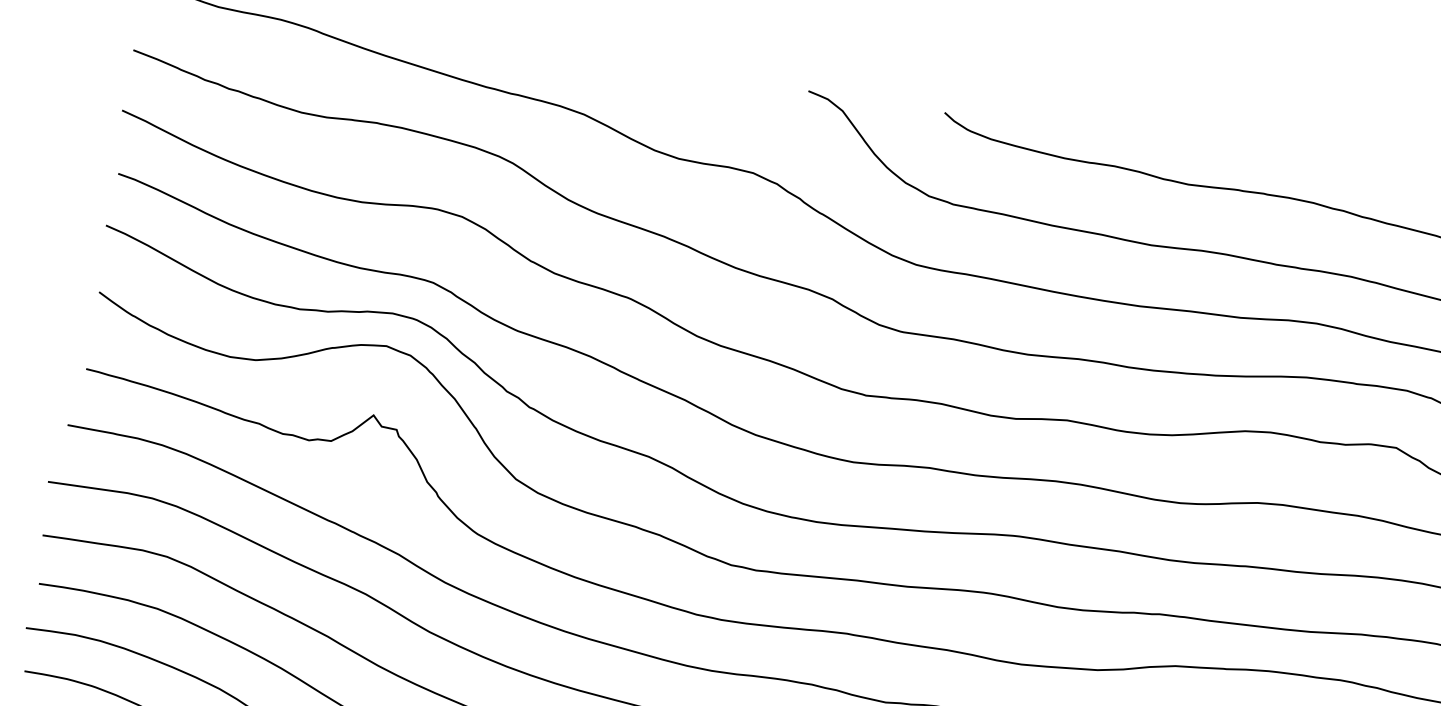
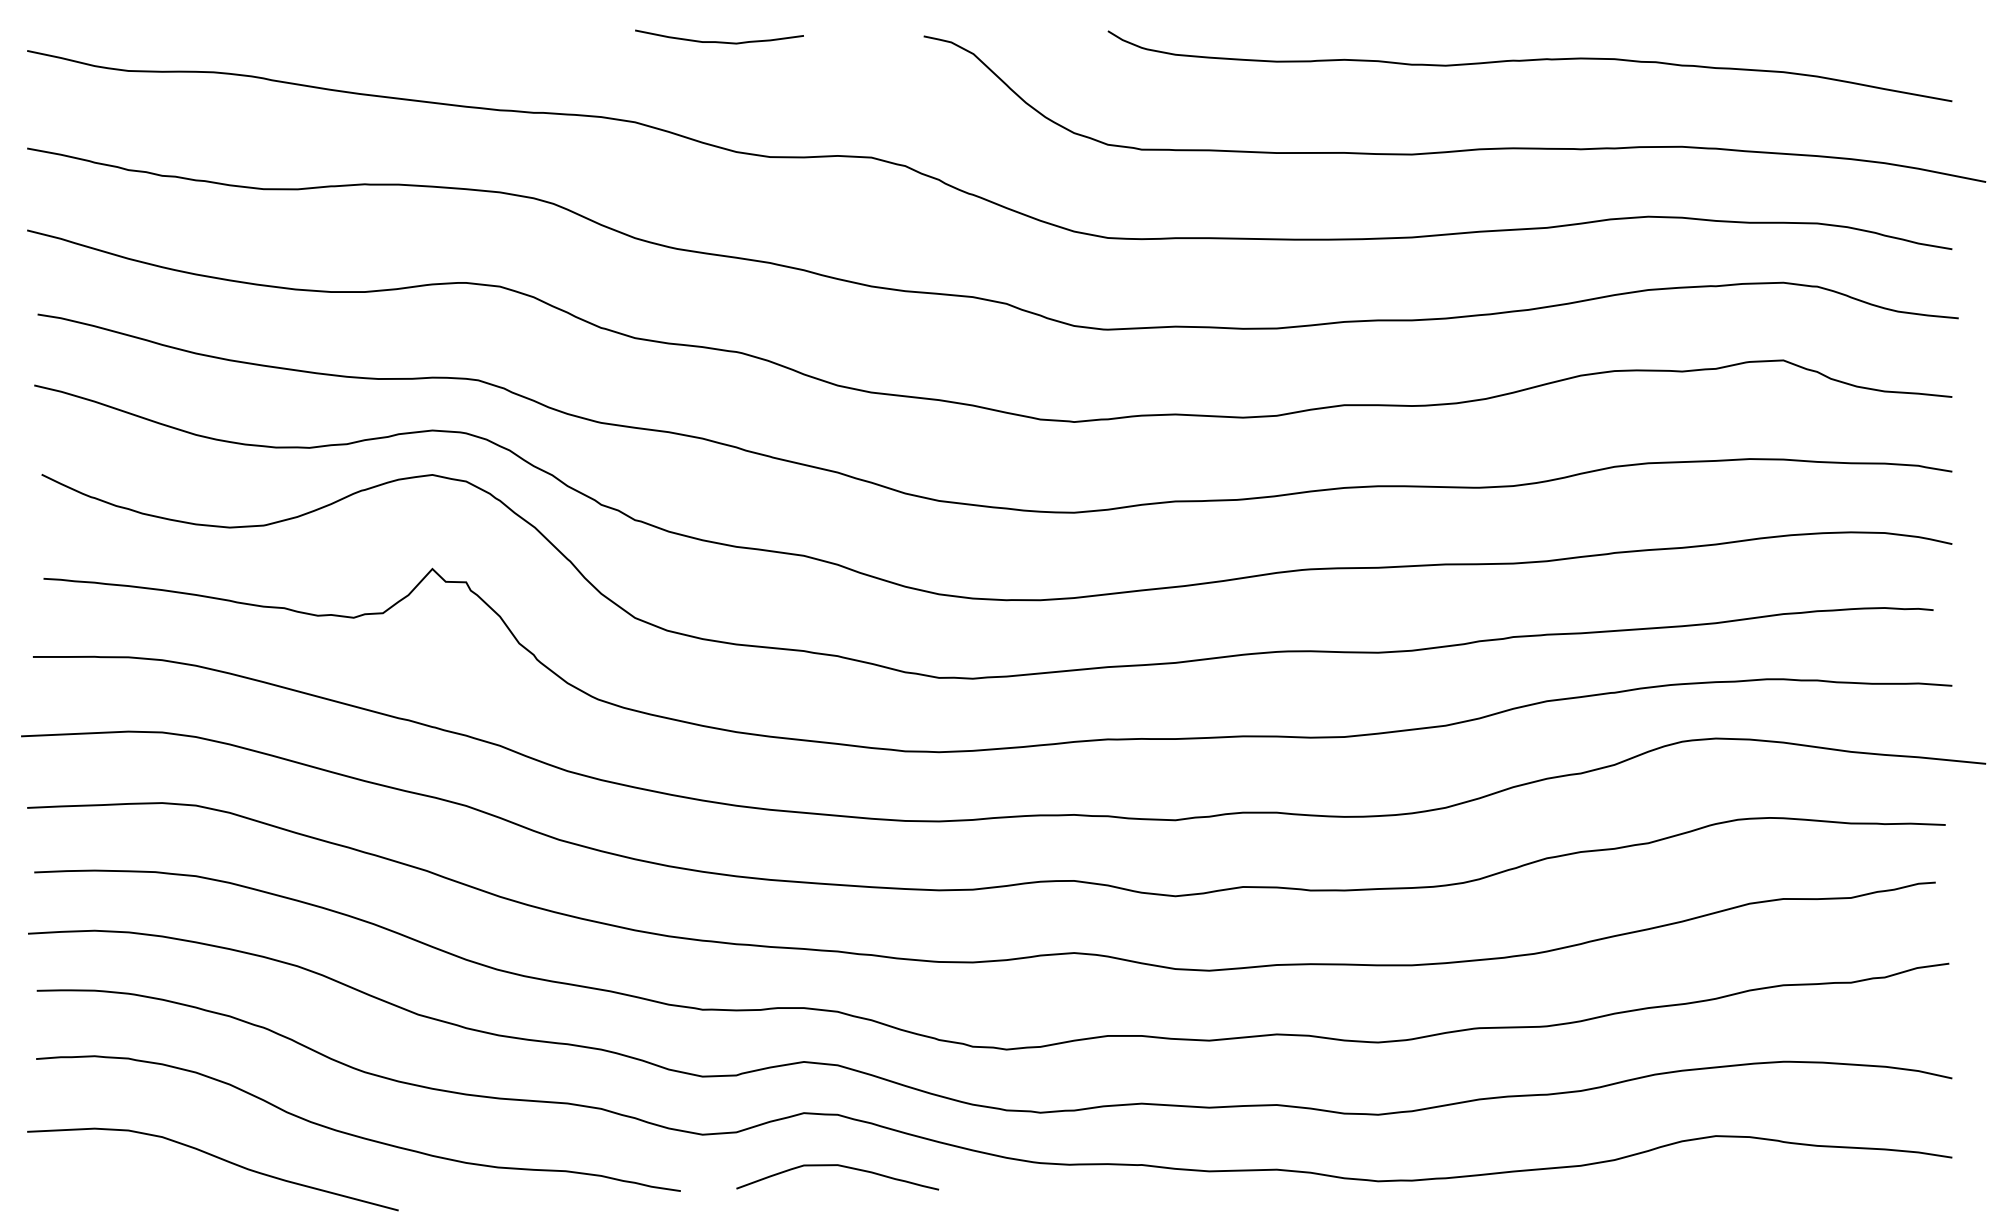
curve: (657, 66) -> (719, 41), added

